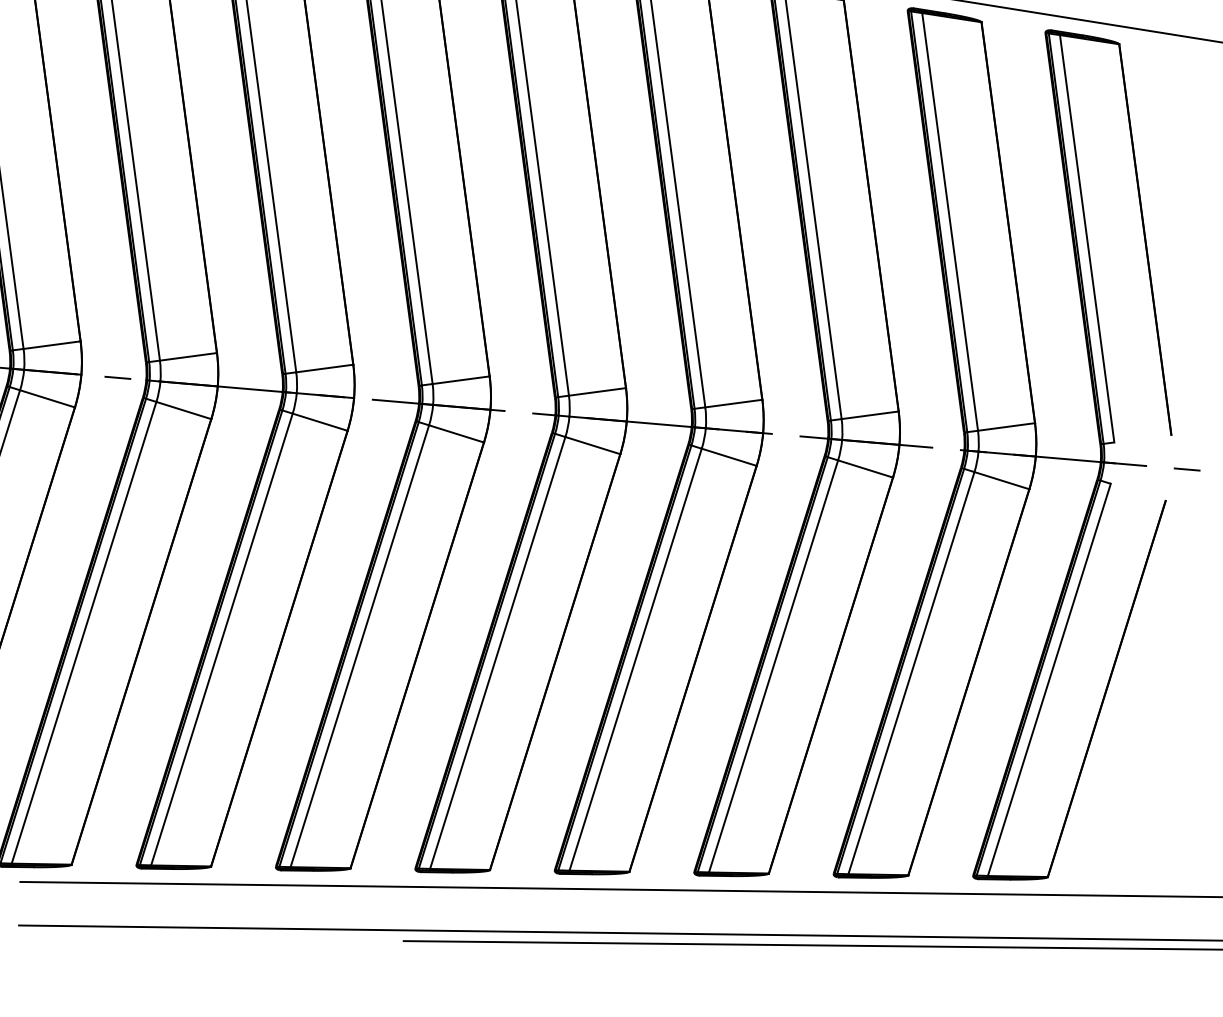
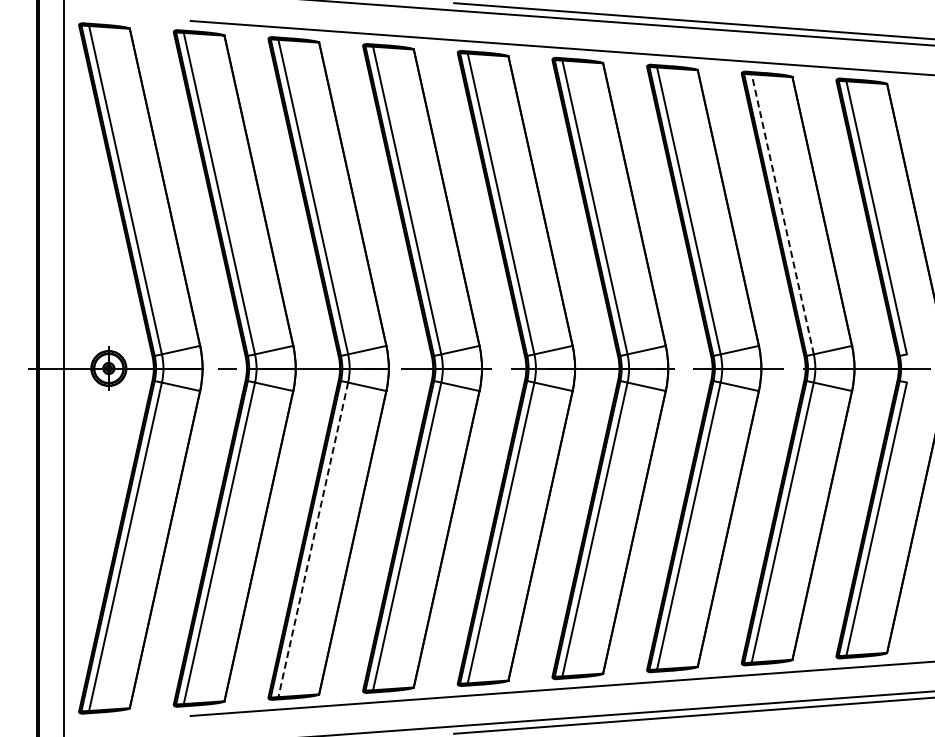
line: (949, 220) -> (782, 213), solid -> dashed
line: (222, 640) -> (313, 540), solid -> dashed

